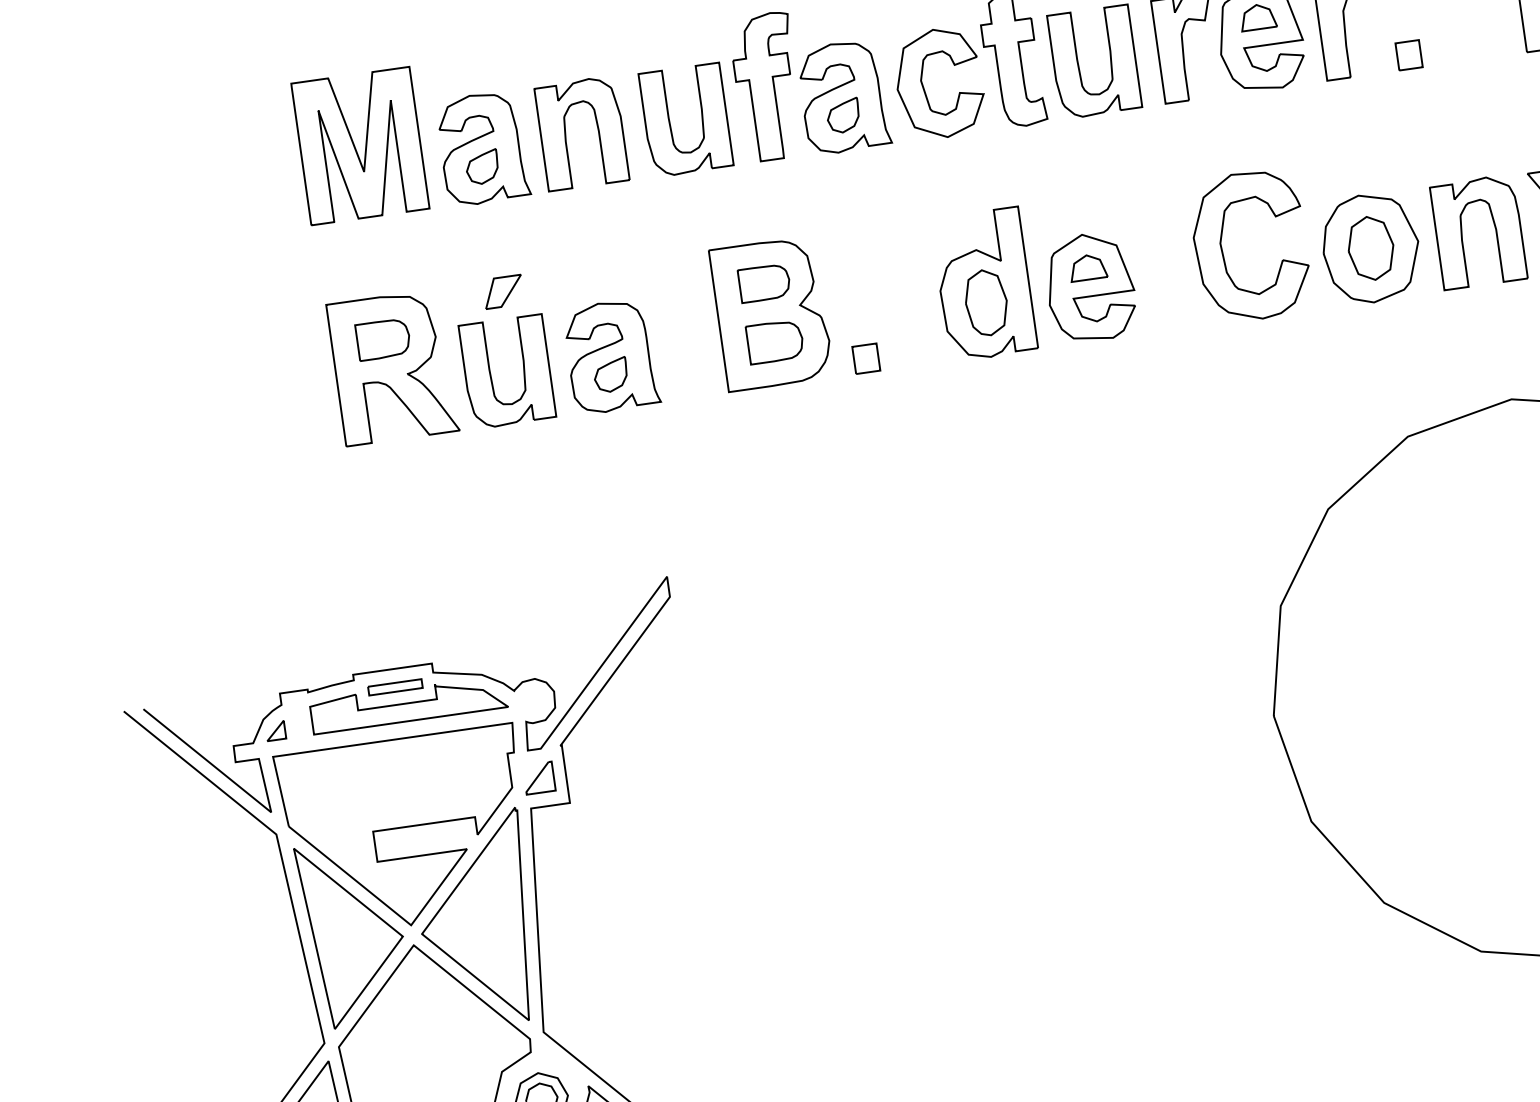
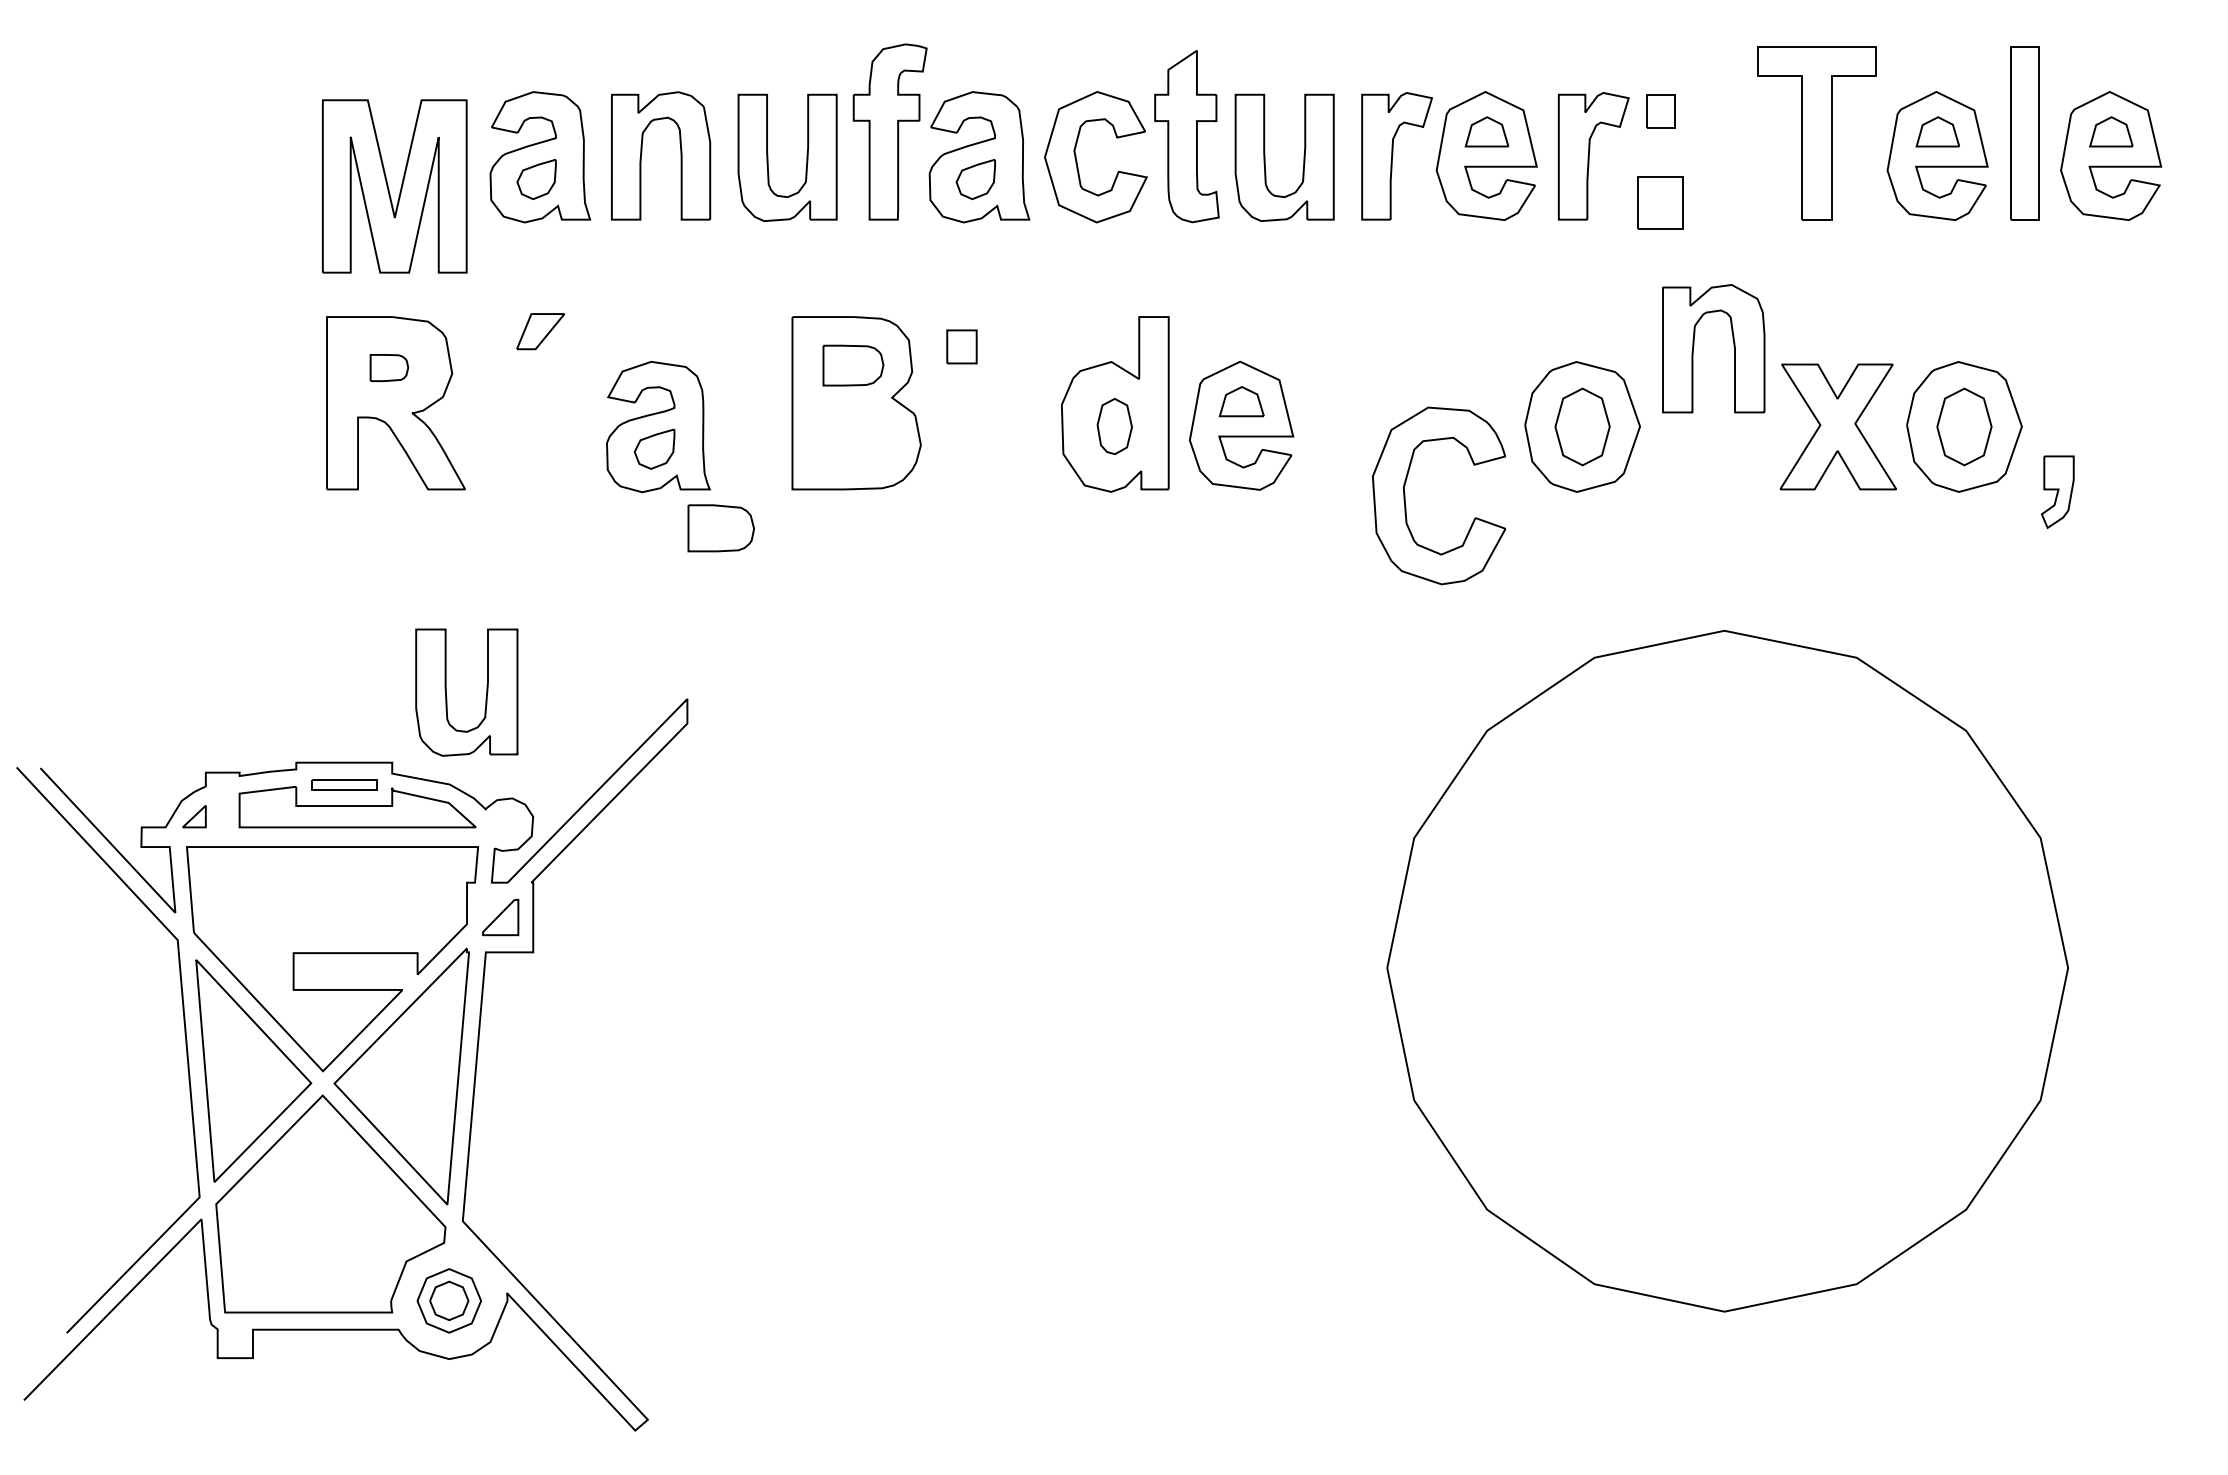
part: (1408, 55) -> (1660, 203), size x1.6
part: (360, 146) -> (394, 186), moved
part: (1462, 232) -> (1694, 346), moved
part: (1222, 249) -> (1405, 495), moved
part: (986, 302) -> (1114, 426), size x0.7
part: (383, 339) -> (389, 367), size x0.6
part: (774, 342) -> (720, 528), moved
part: (865, 358) -> (961, 346), moved
part: (492, 378) -> (447, 697), moved

